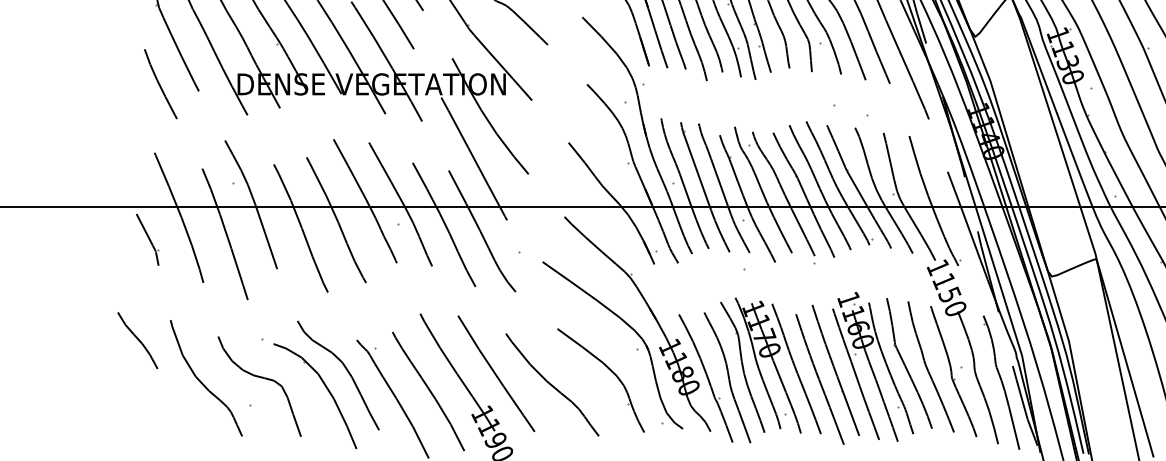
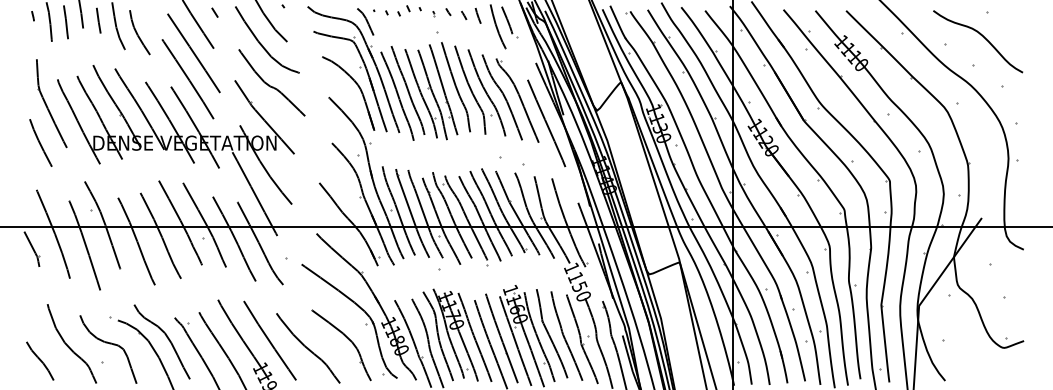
curve: (138, 339) -> (40, 360), moved

